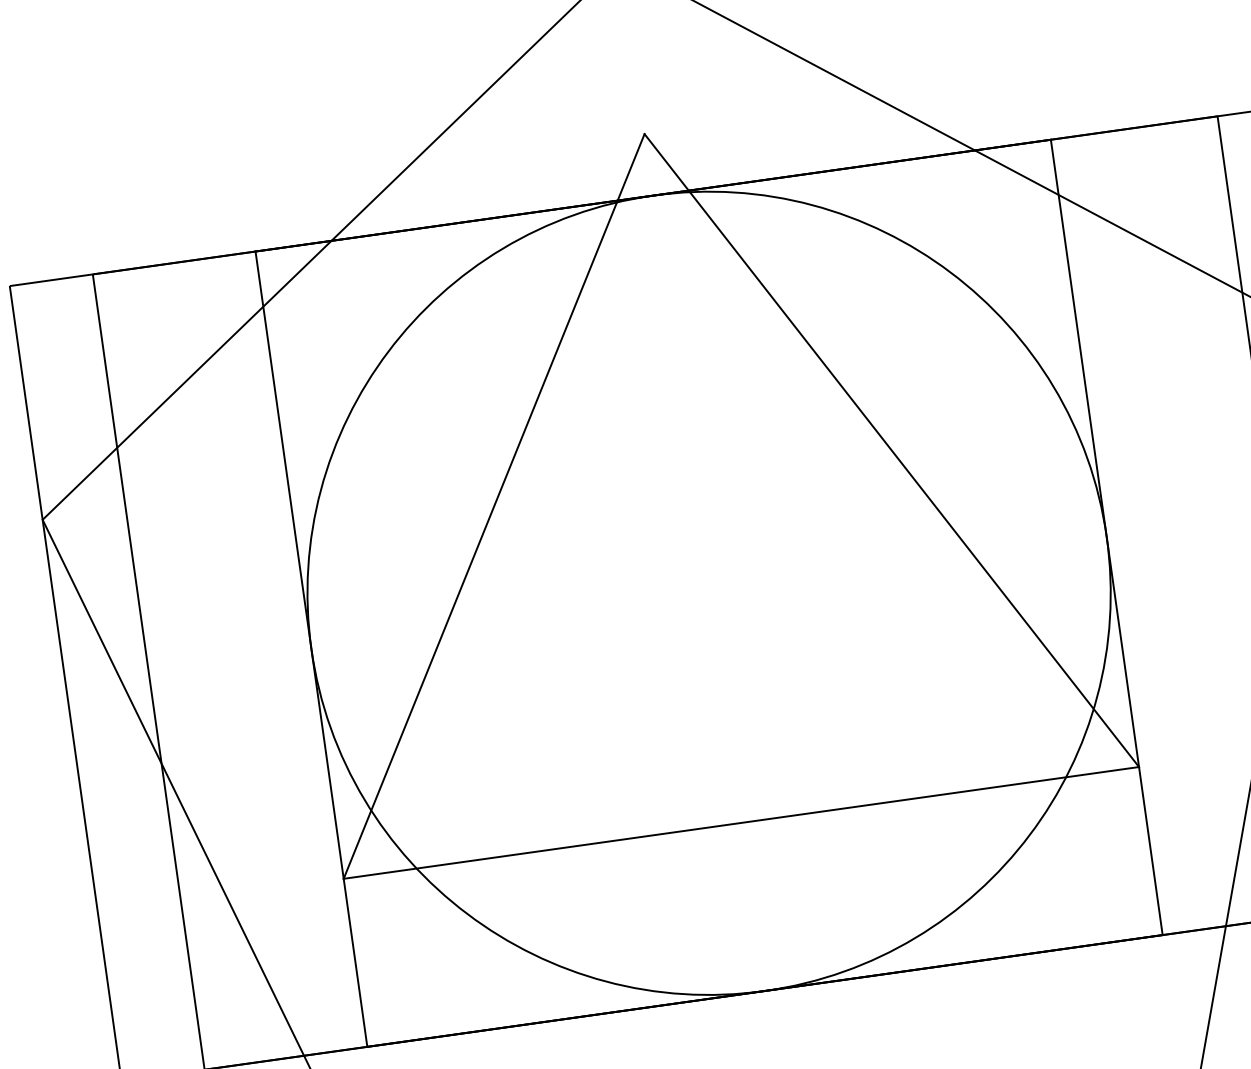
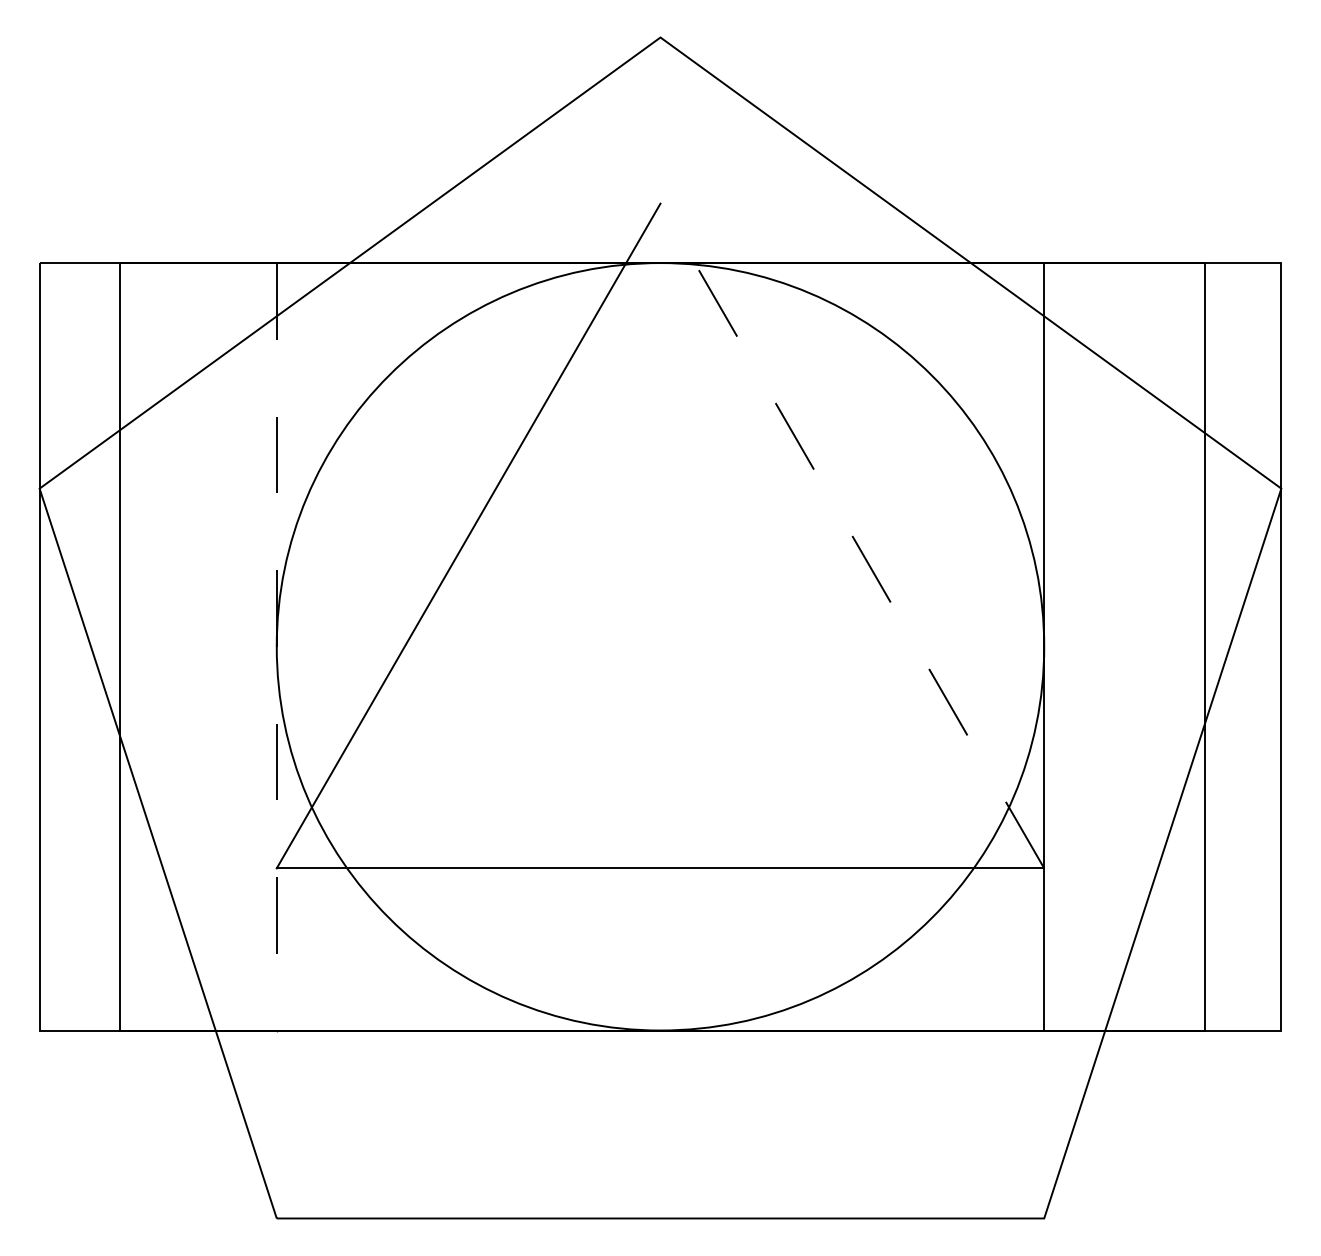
line: (892, 451) -> (852, 536), solid -> dashed
line: (311, 648) -> (276, 646), solid -> dashed

